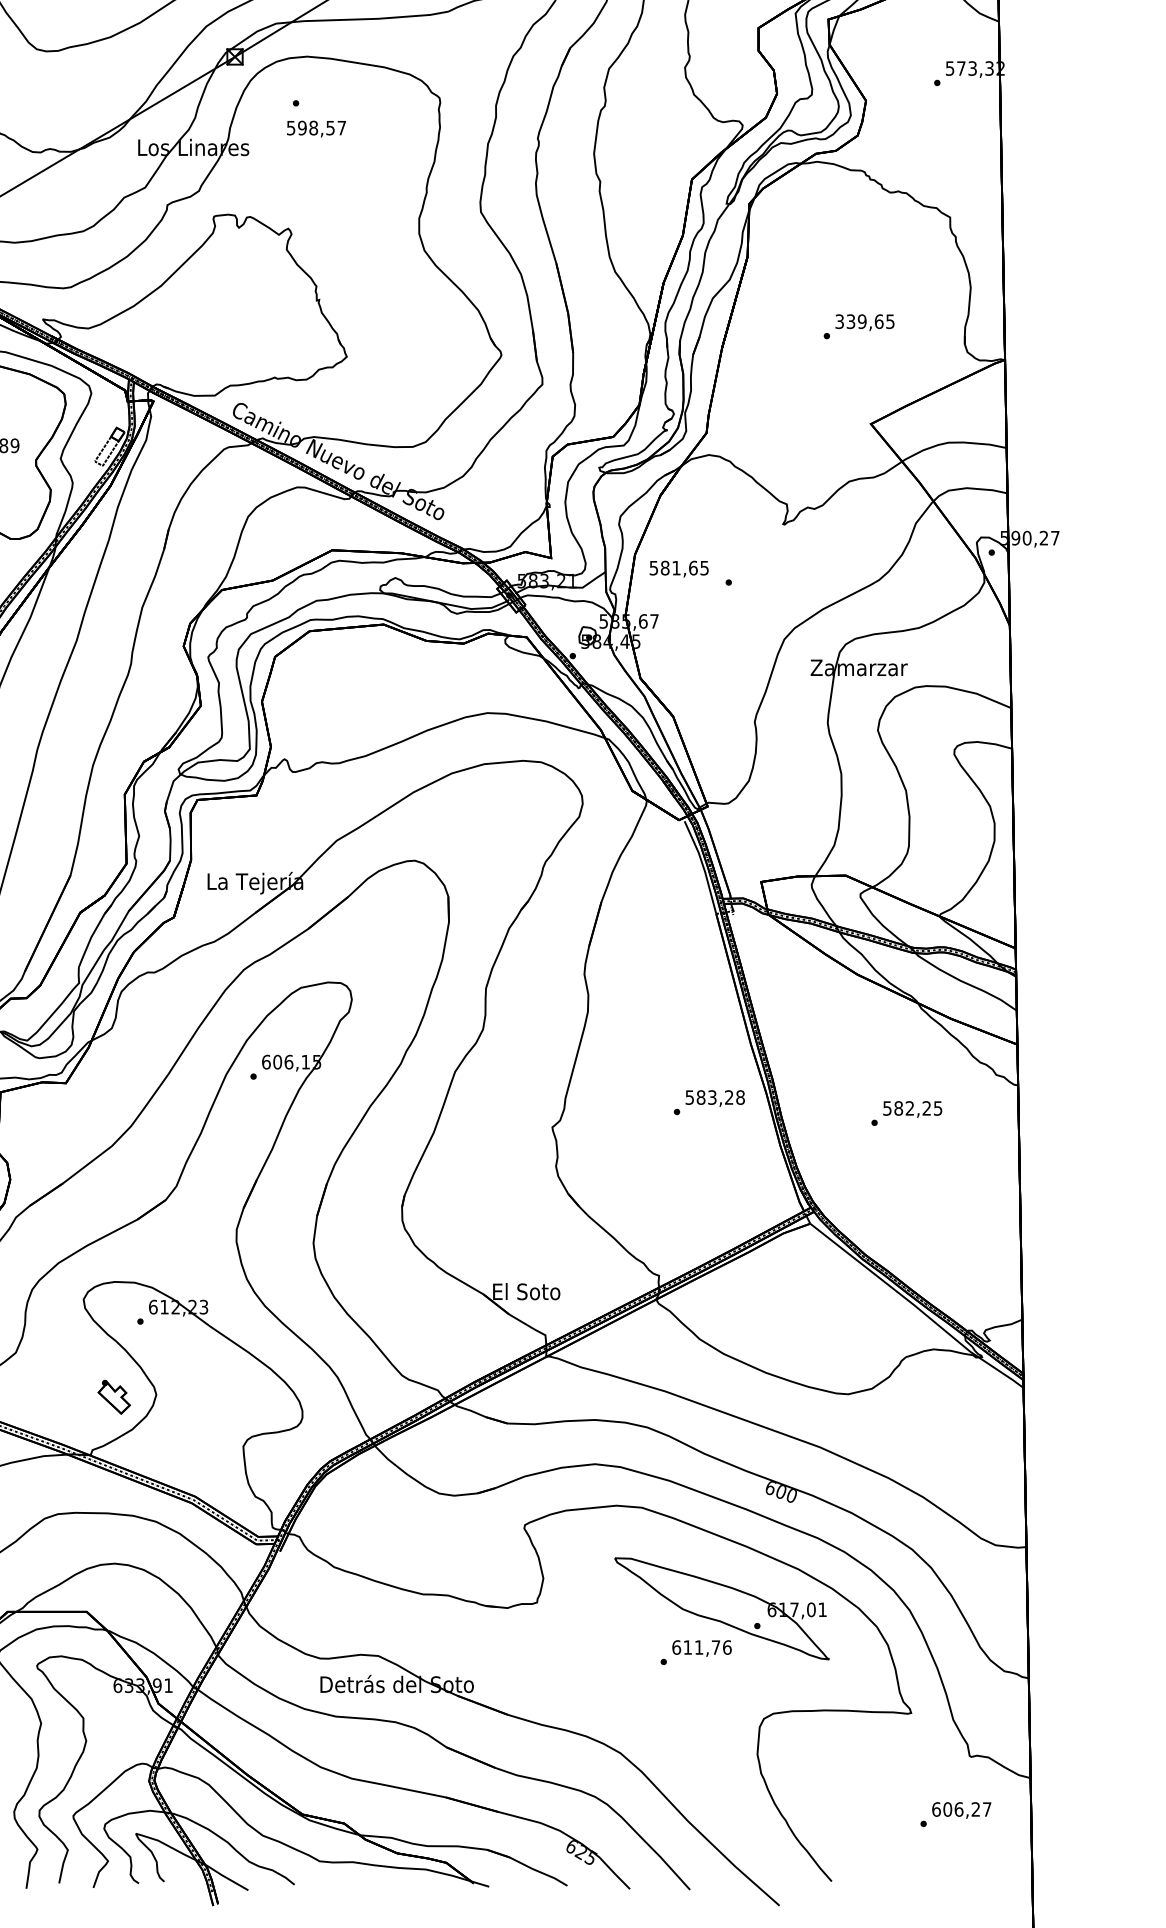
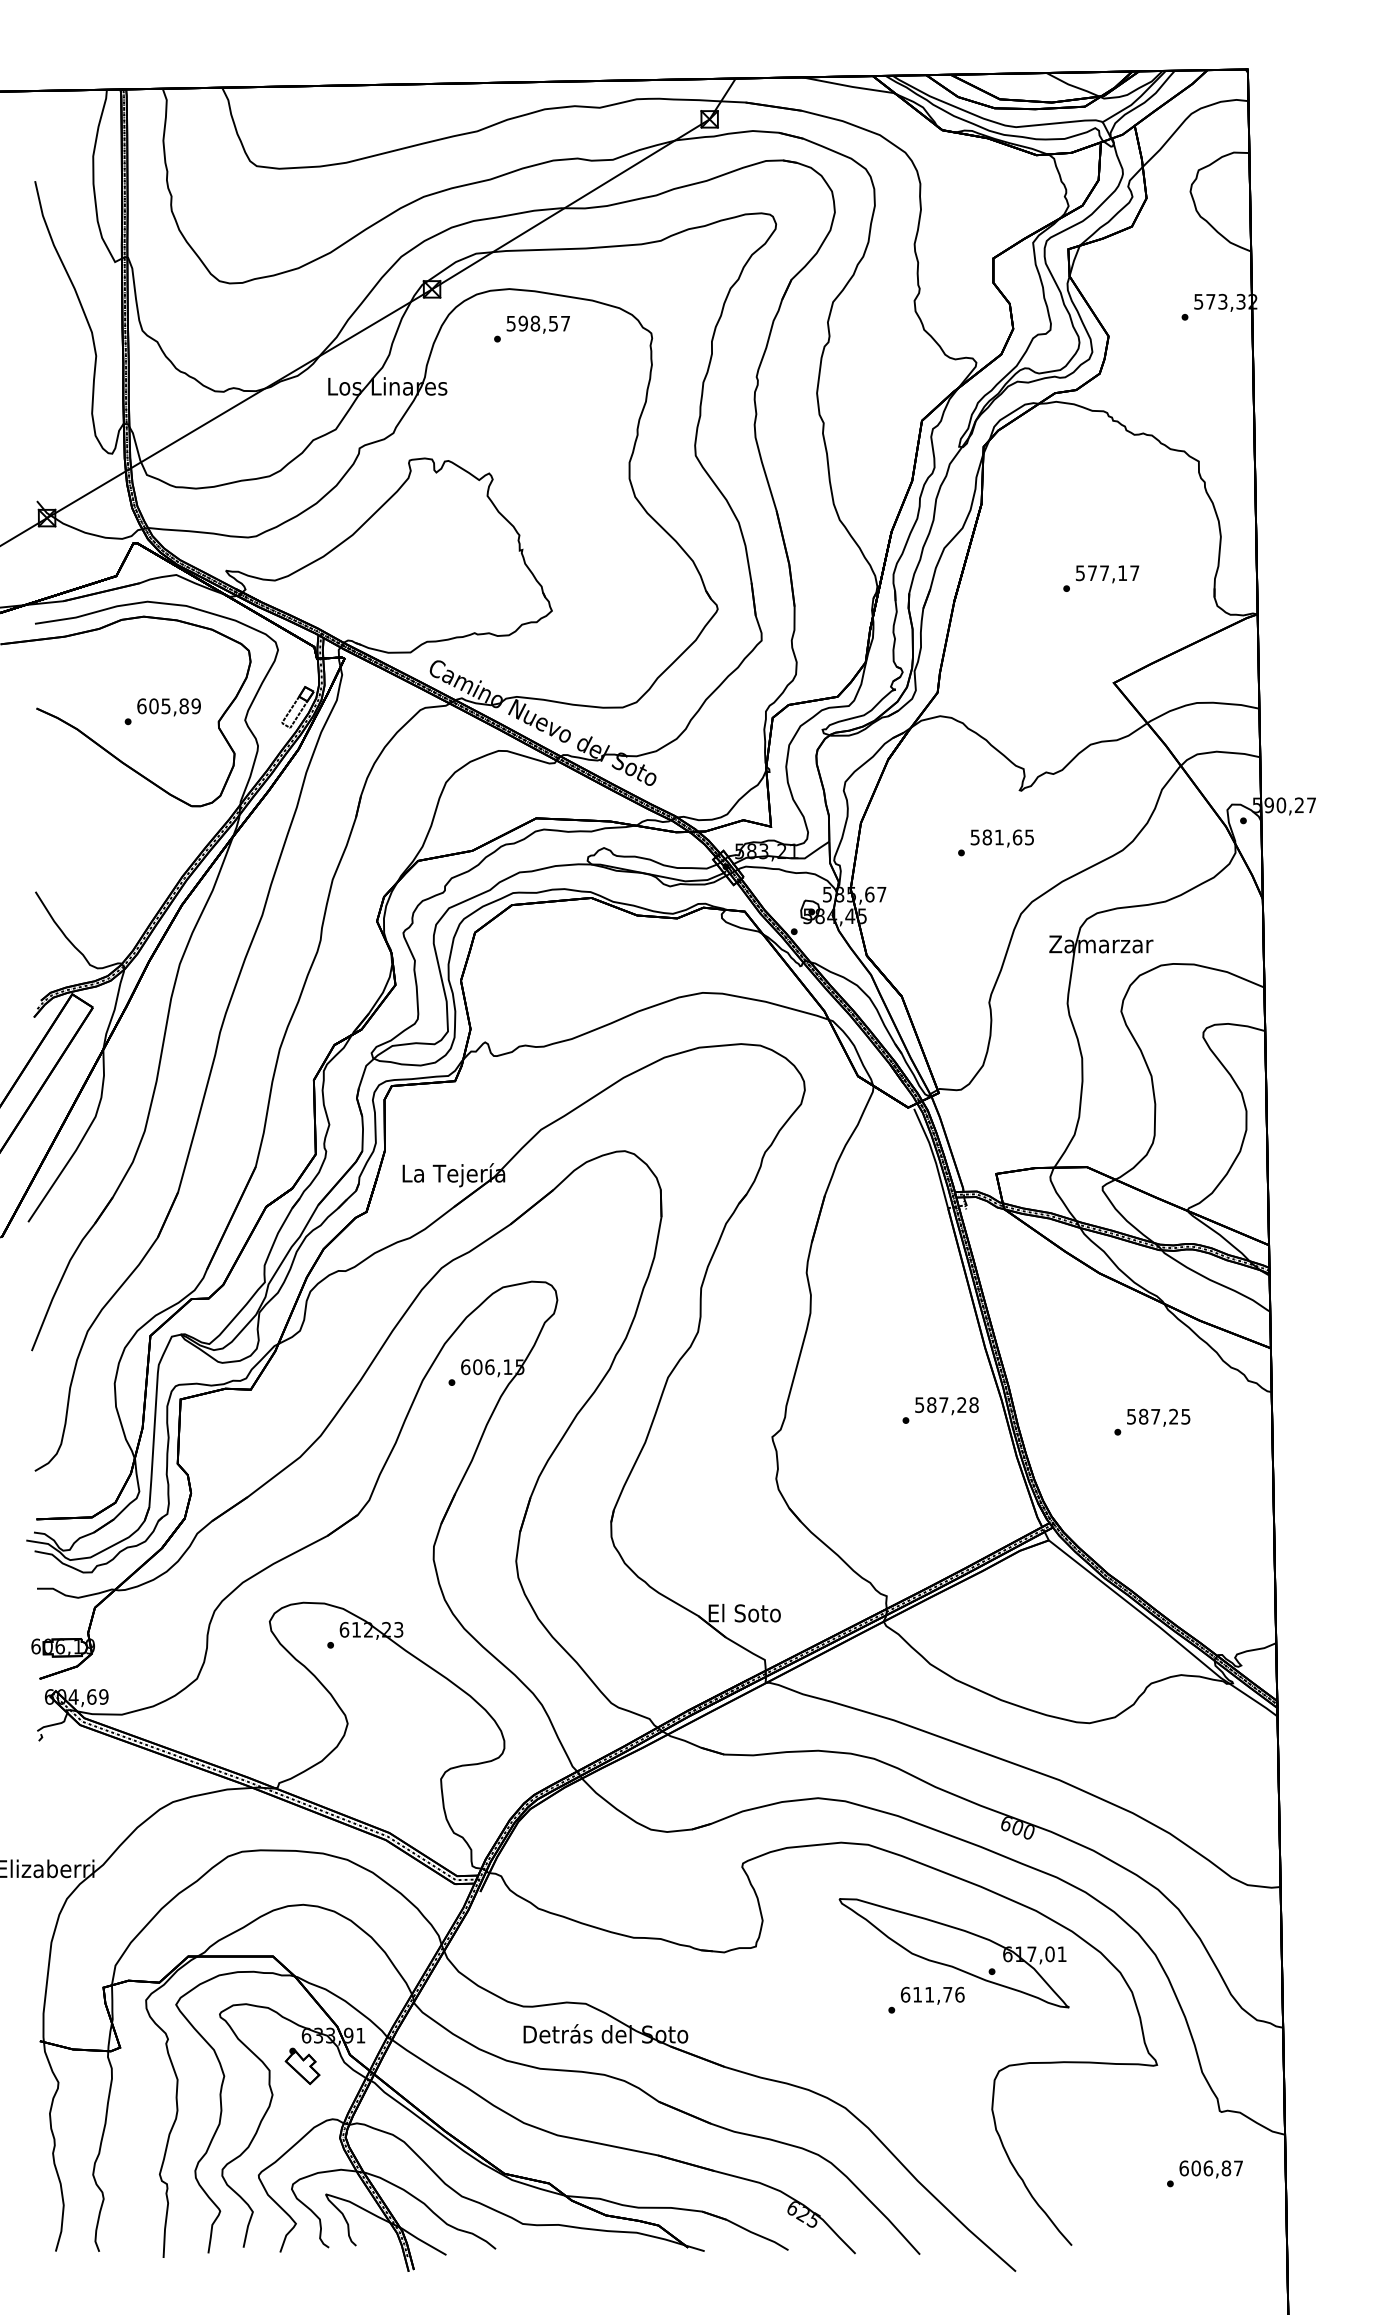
text: (315, 128) -> (537, 324), moved
text: (864, 321) -> (1107, 573), 339,65 -> 577,17
text: (678, 569) -> (1001, 838), moved
text: (712, 1097) -> (943, 1404), 583,28 -> 587,28
text: (909, 1108) -> (1155, 1416), 582,25 -> 587,25
part: (114, 1397) -> (302, 2066), moved
text: (975, 1809) -> (1226, 2168), 606,27 -> 606,87

